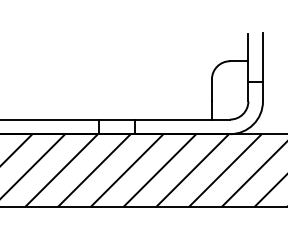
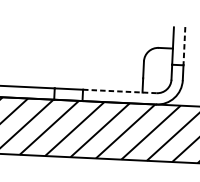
line: (263, 57) -> (184, 46), solid -> dashed
line: (183, 119) -> (120, 91), solid -> dashed

